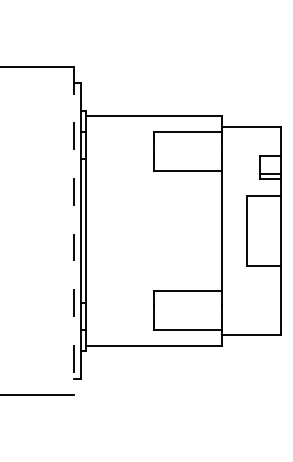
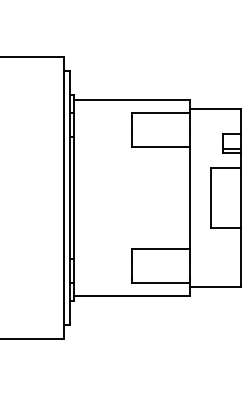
line: (74, 231) -> (63, 198), dashed -> solid

